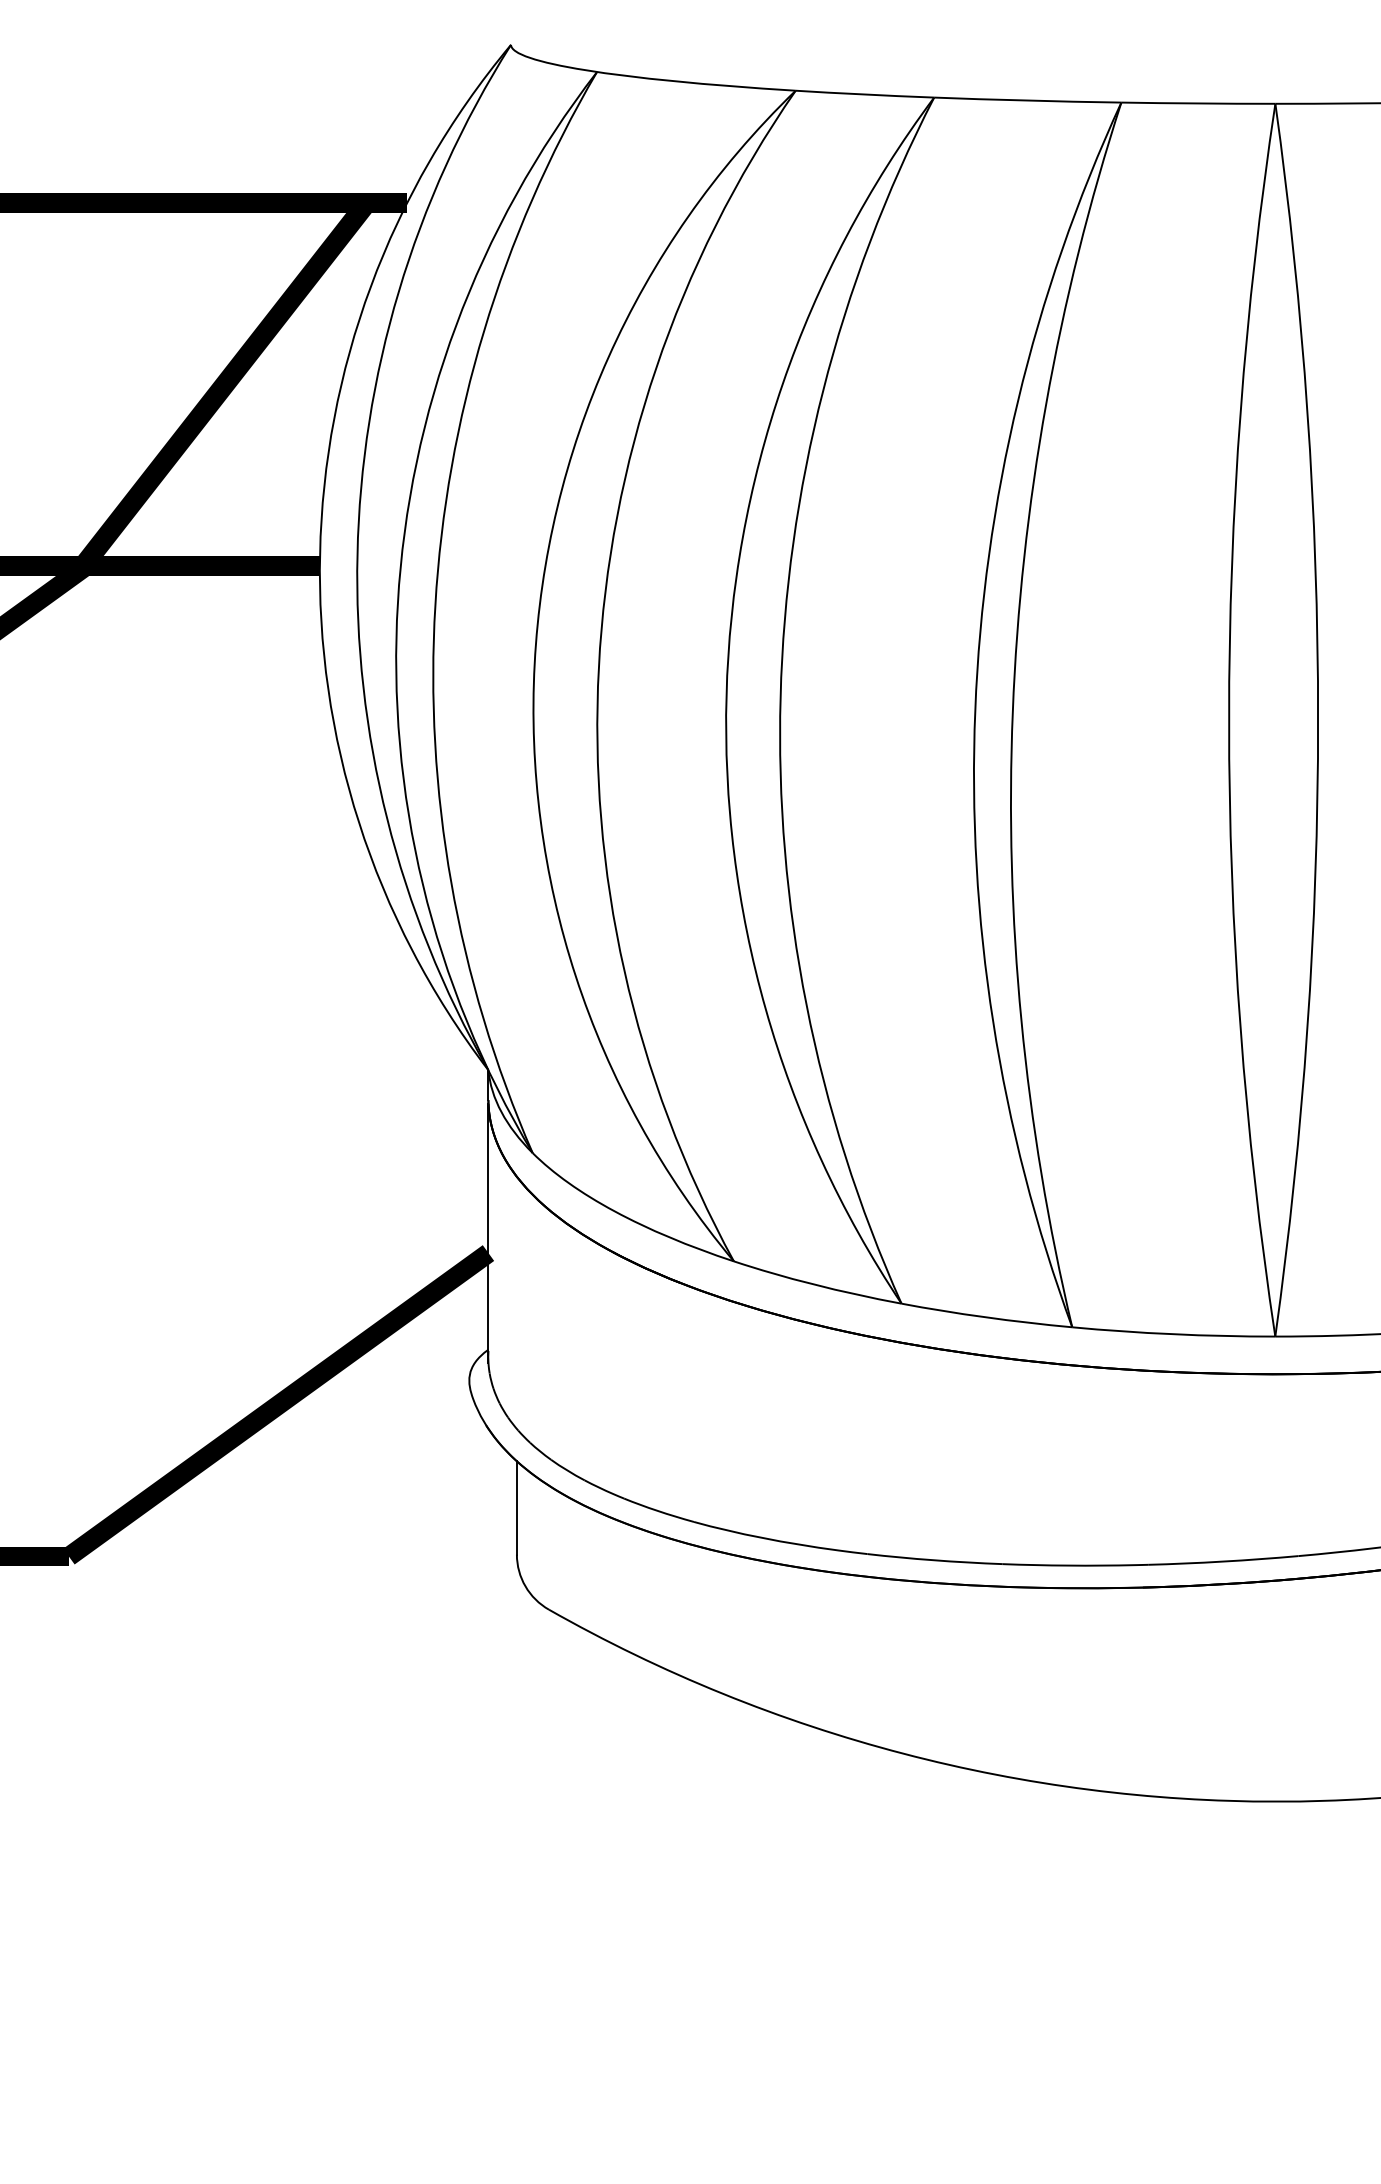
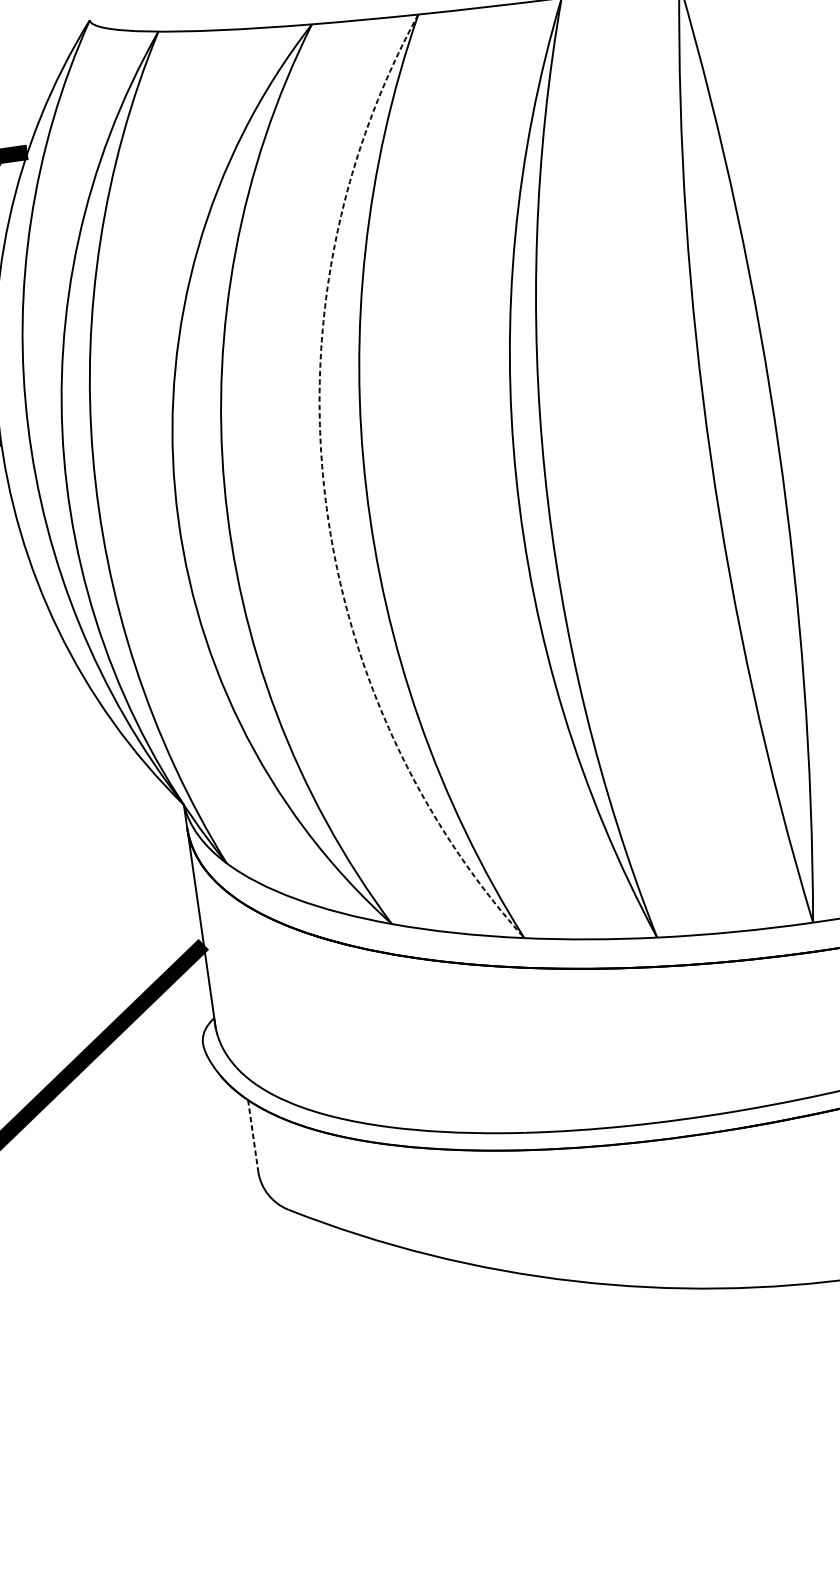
arc: (726, 695) -> (324, 493), solid -> dashed
line: (516, 1507) -> (252, 1135), solid -> dashed

